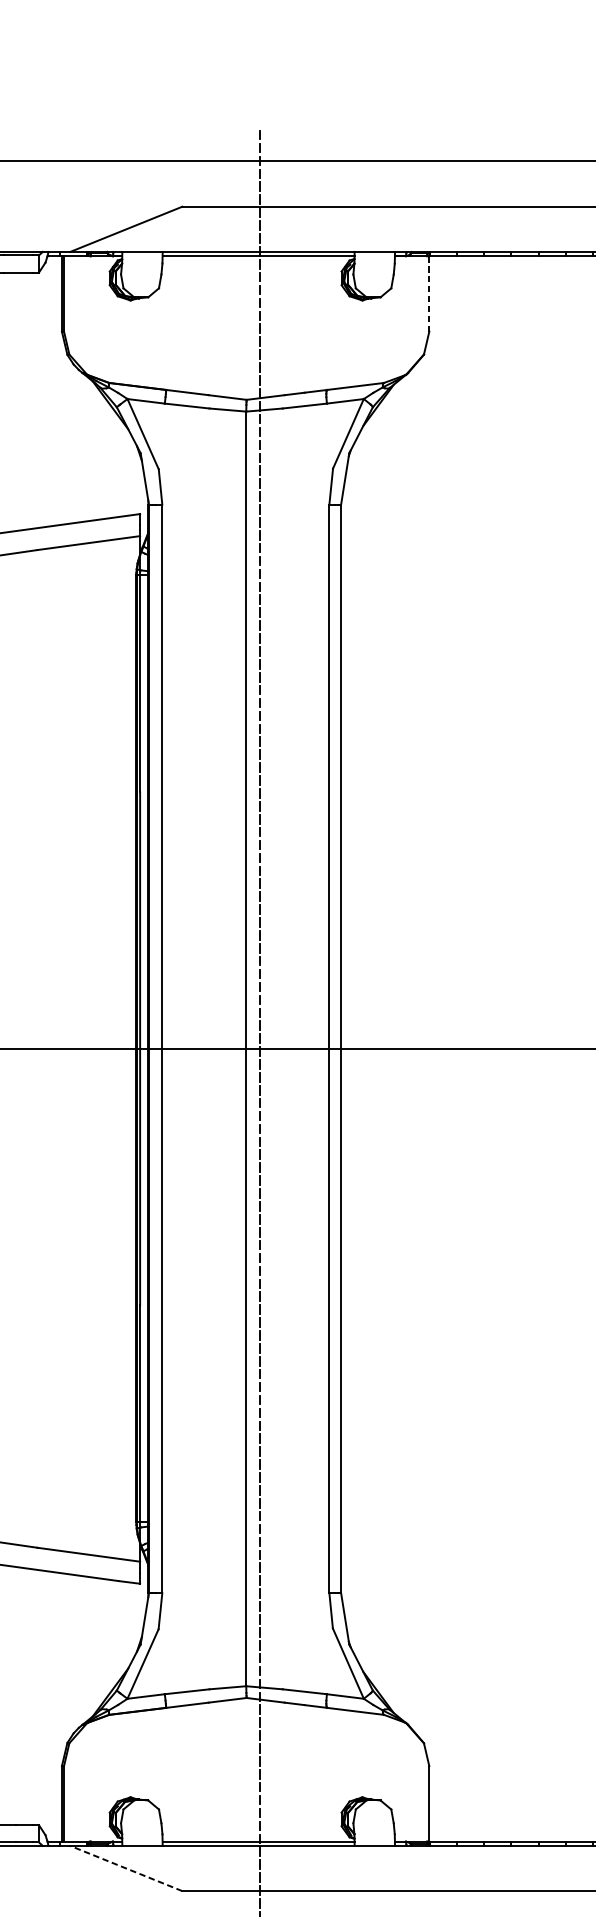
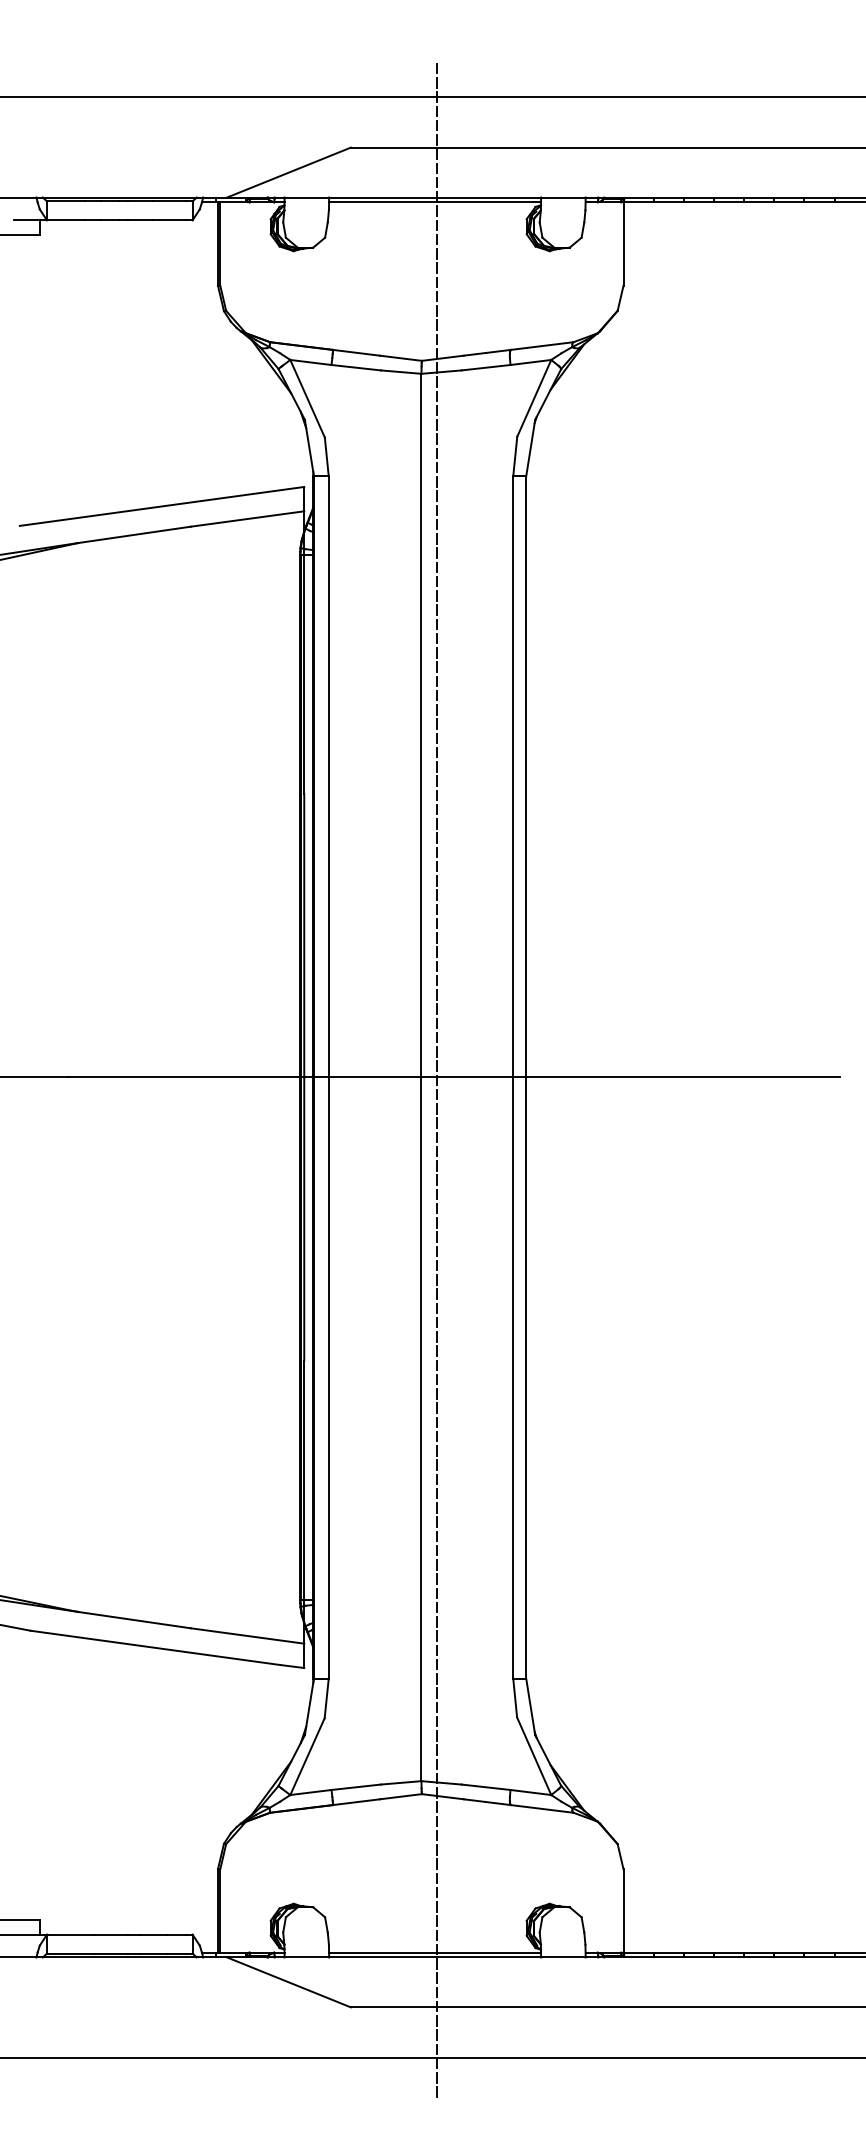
line: (429, 293) -> (623, 243), dashed -> solid
line: (126, 1868) -> (289, 1982), dashed -> solid

